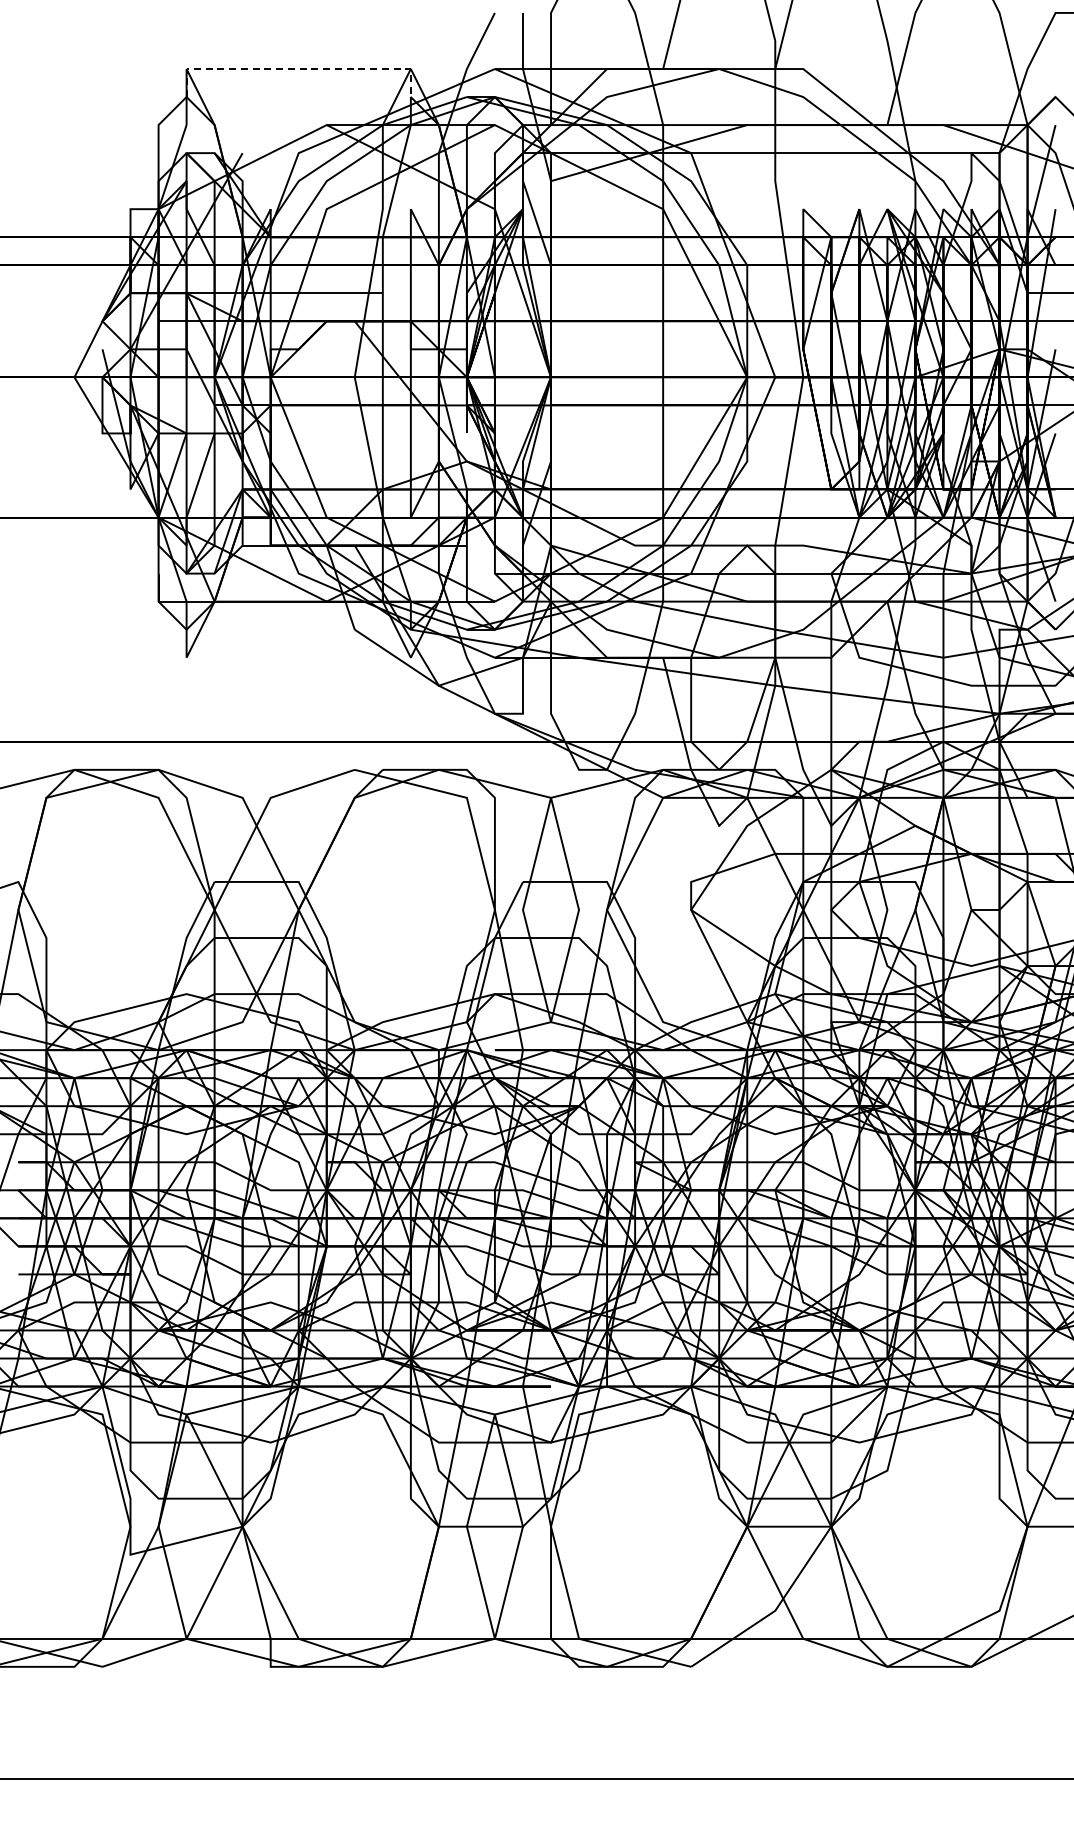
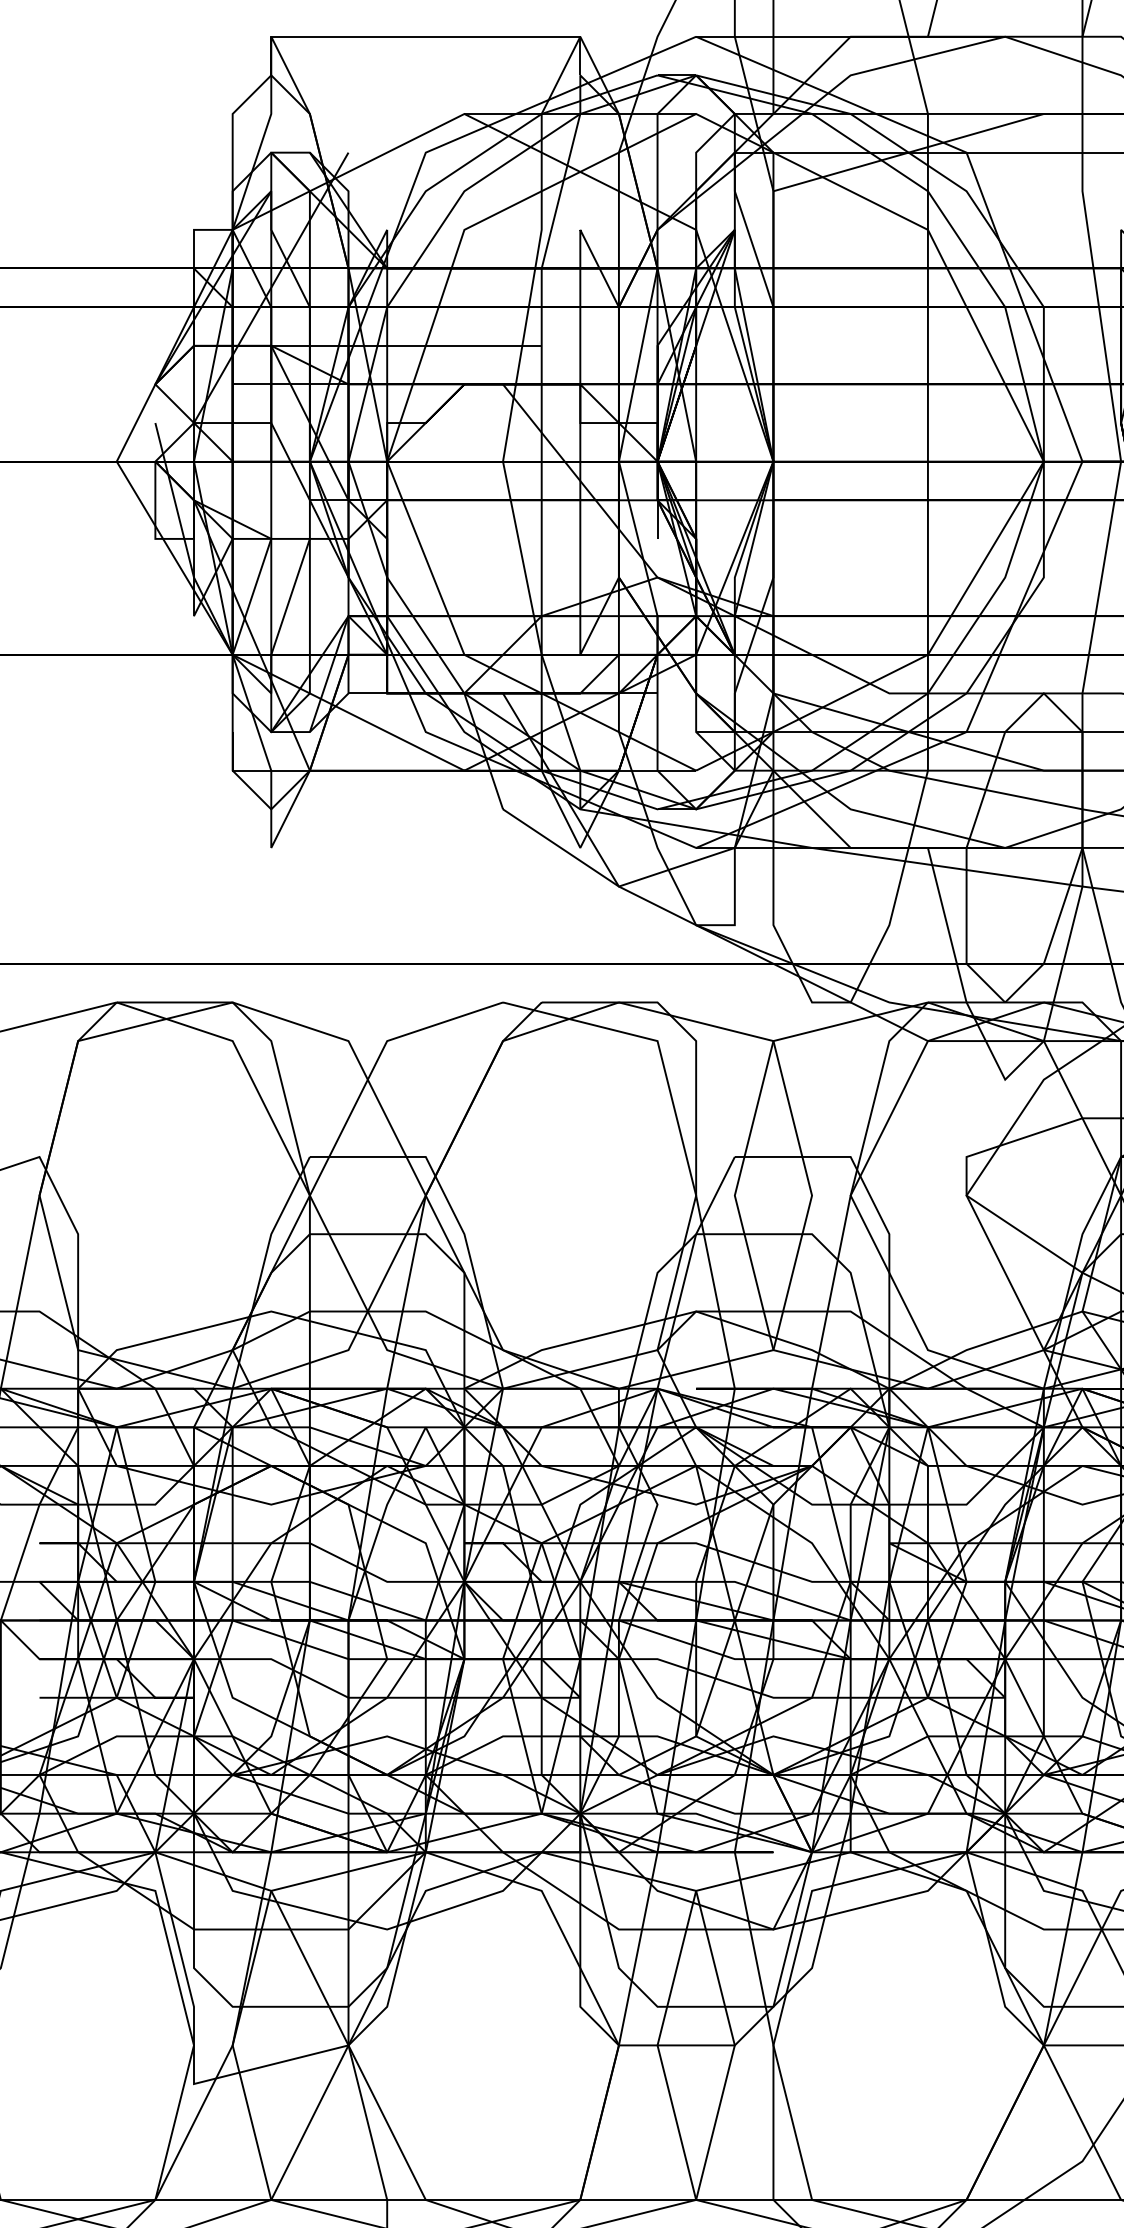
line: (299, 69) -> (426, 37), dashed -> solid

